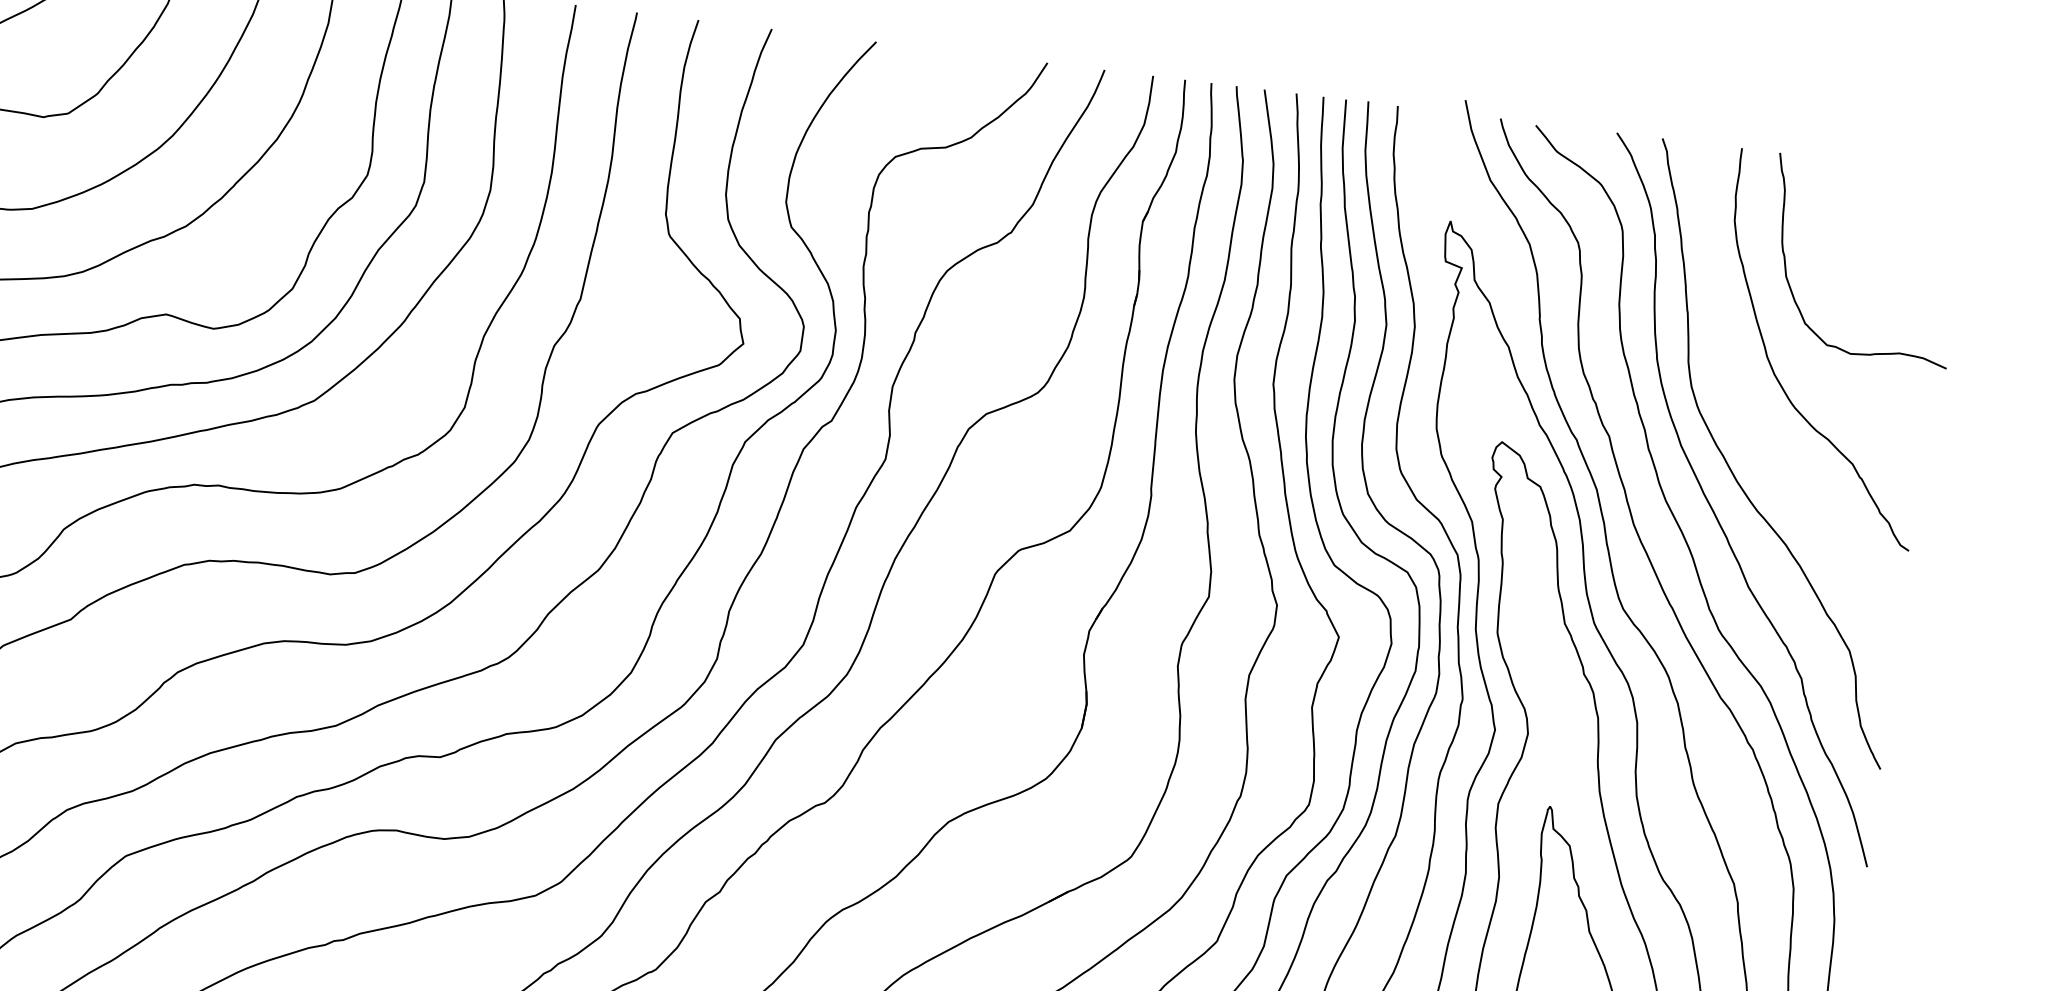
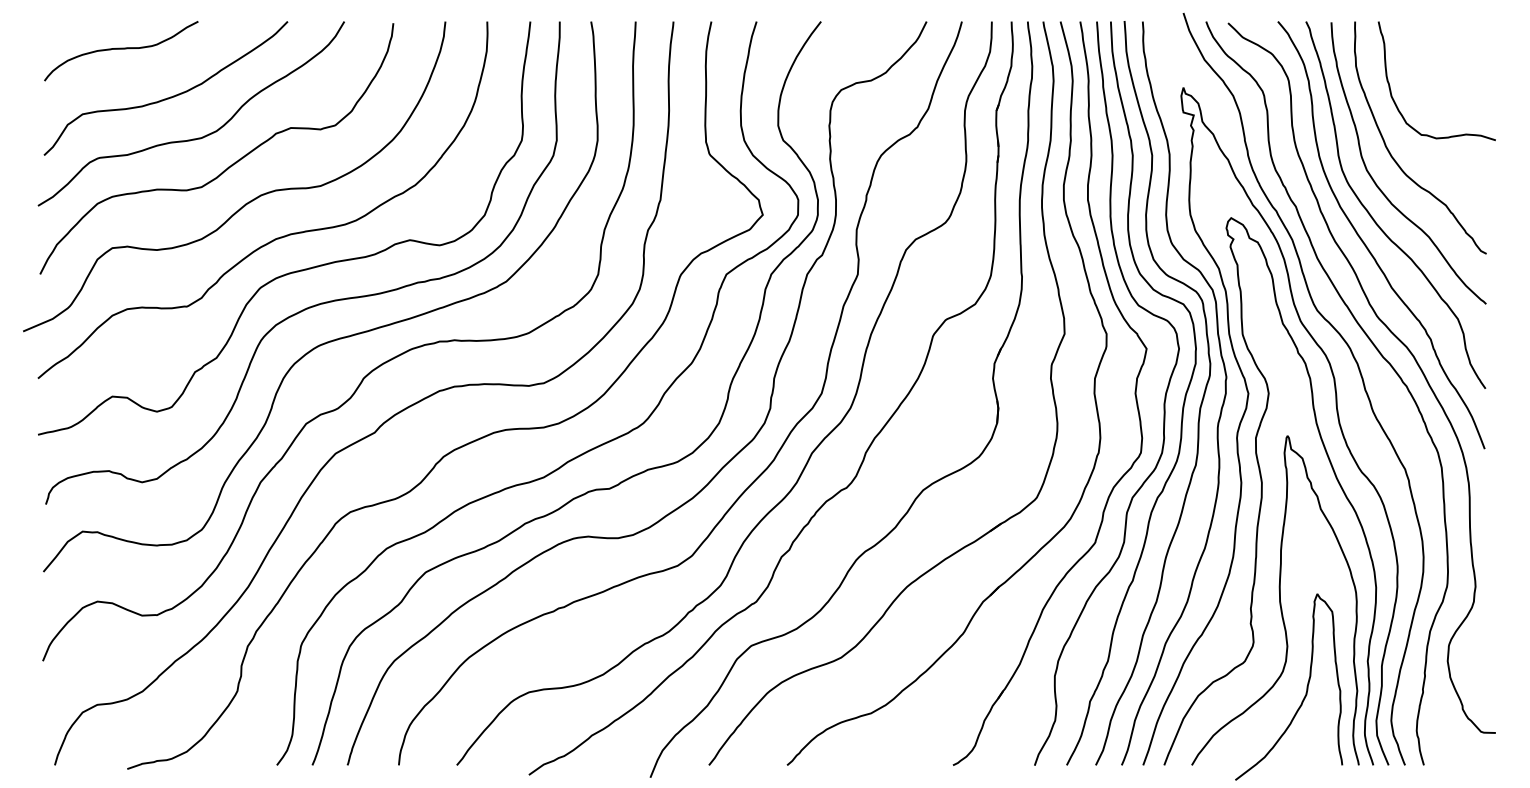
curve: (1745, 416) -> (1377, 184), added

